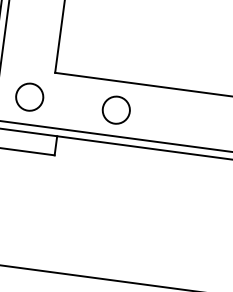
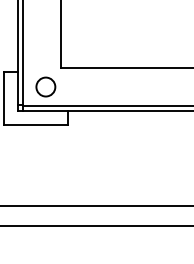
circle: (115, 109) -> (106, 87), removed

